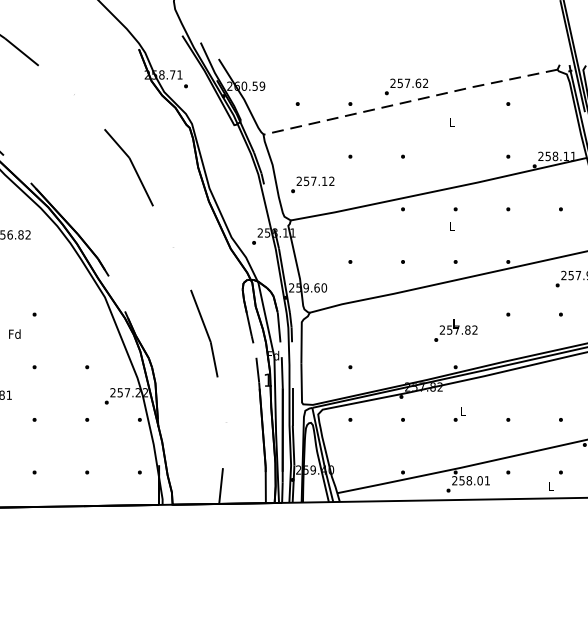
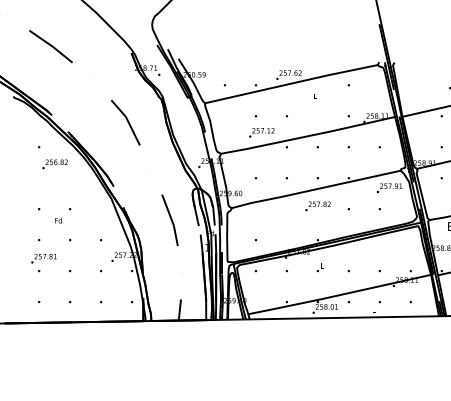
line: (410, 101) -> (291, 83), dashed -> solid
text: (312, 184) -> (261, 132), moved
text: (454, 333) -> (317, 206), moved

